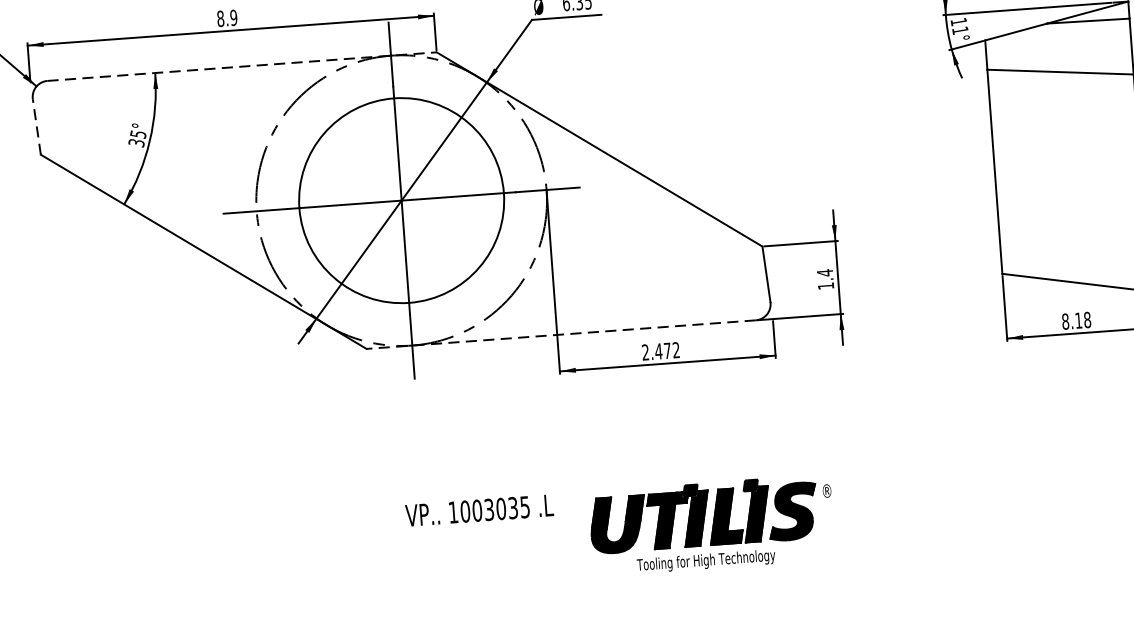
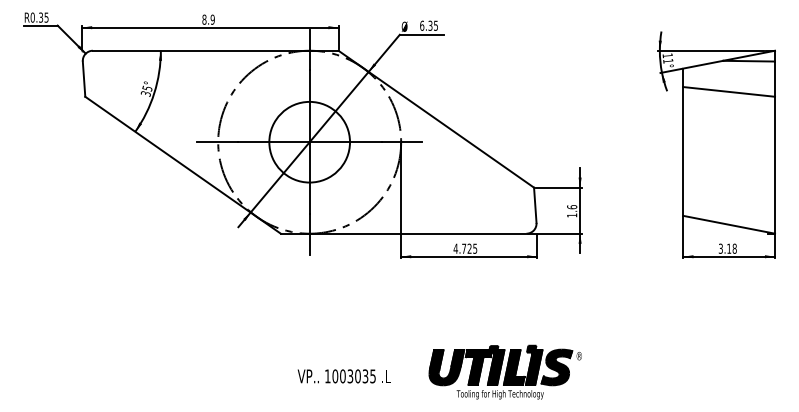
line: (241, 66) -> (215, 50), dashed -> solid
line: (37, 127) -> (84, 79), dashed -> solid
circle: (401, 199) -> (309, 141), size x0.62
text: (825, 273) -> (572, 207), 1.4 -> 1.6
text: (1064, 321) -> (720, 248), 8.18 -> 3.18
line: (560, 334) -> (403, 233), dashed -> solid
text: (660, 350) -> (465, 248), 2.472 -> 4.725
text: (478, 510) -> (343, 376), moved
part: (710, 524) -> (504, 371), moved

